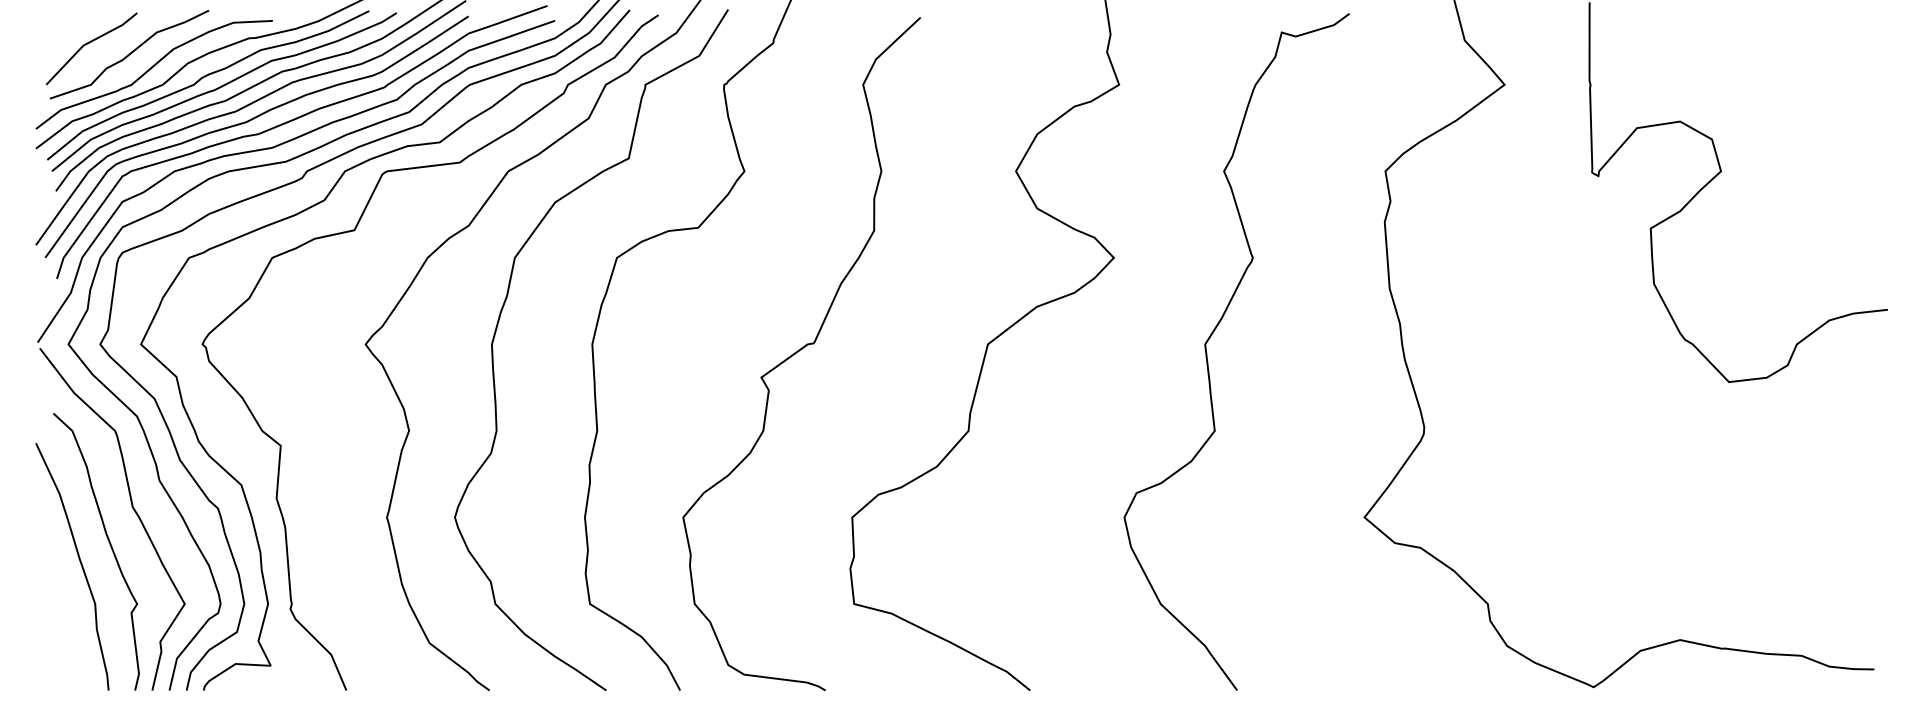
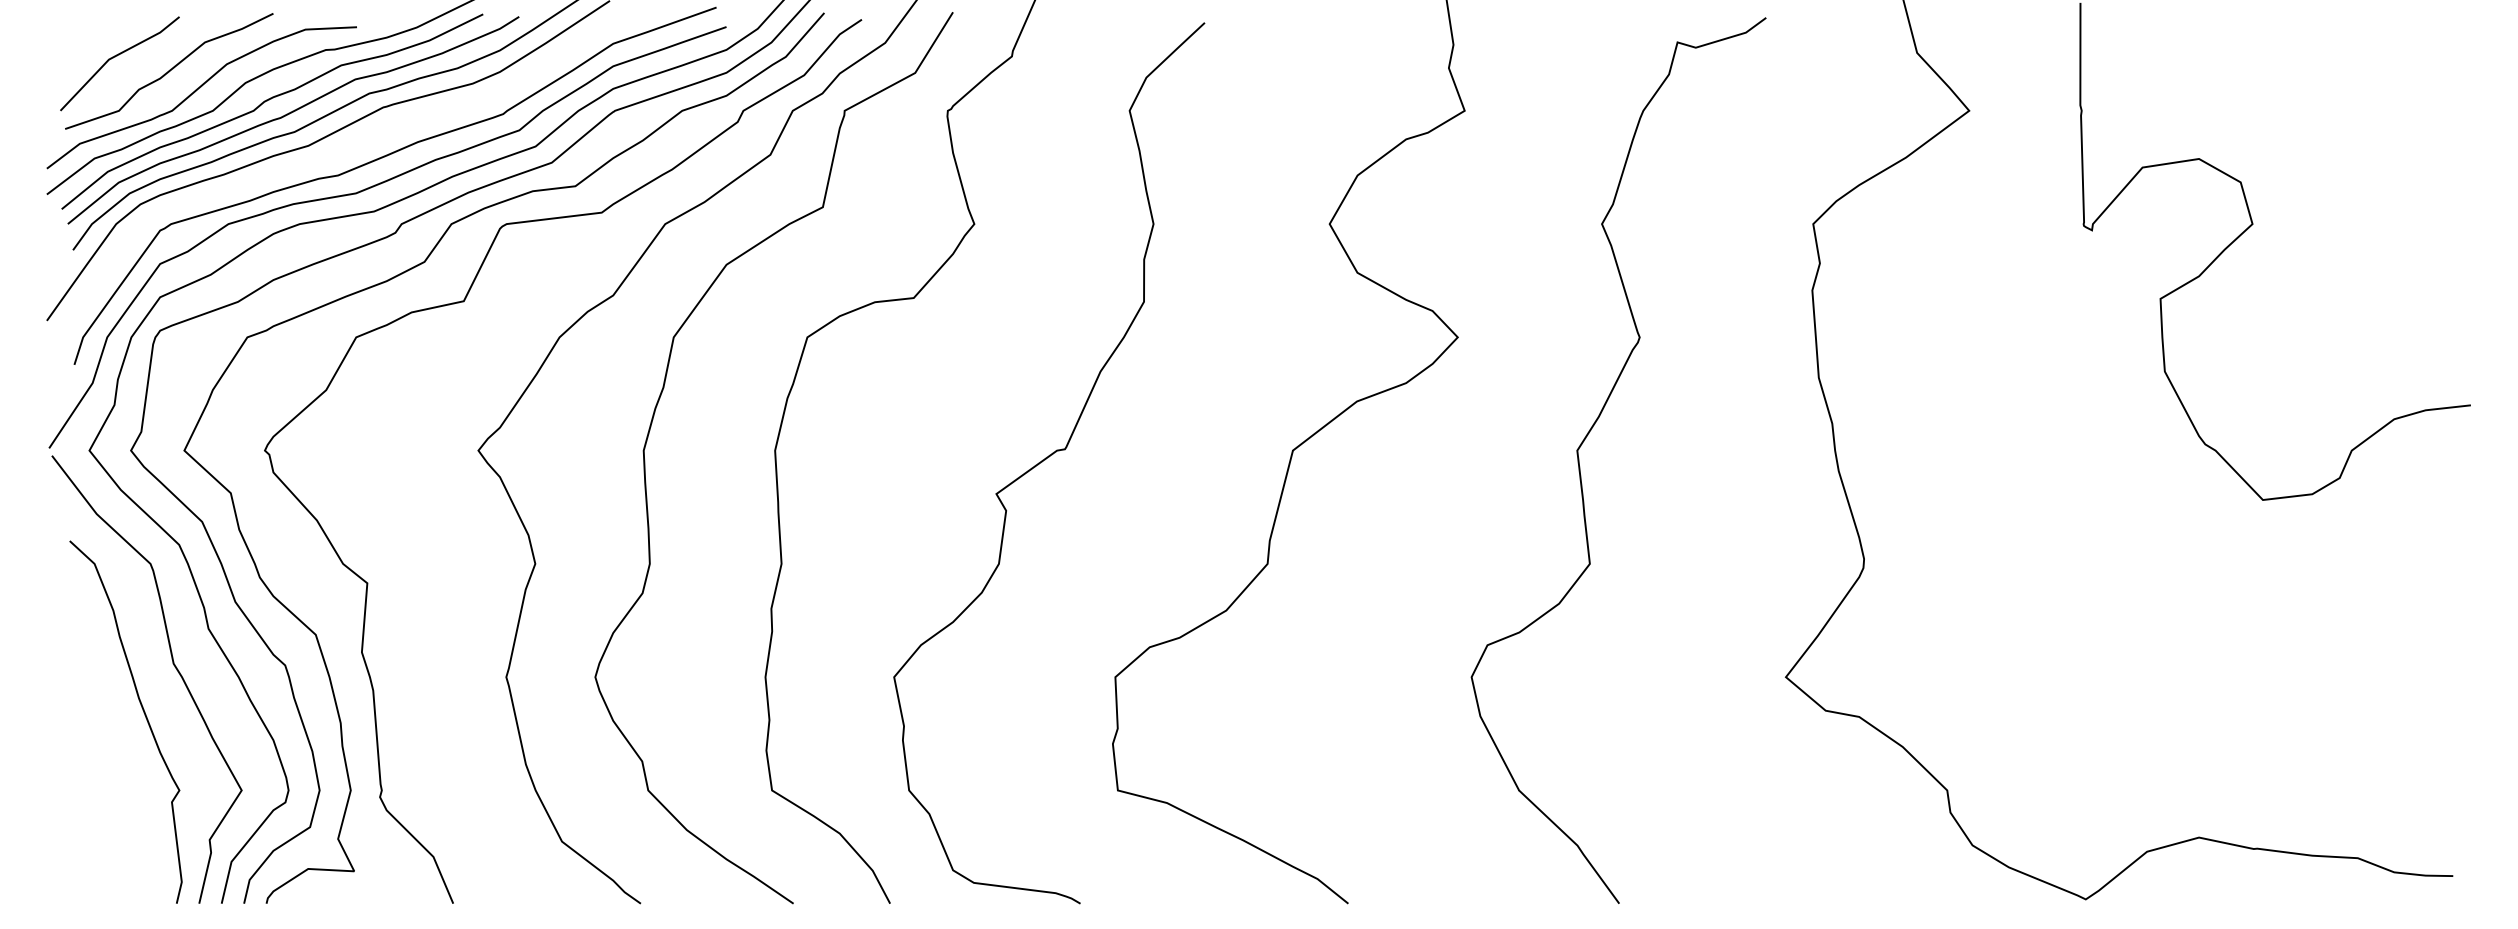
curve: (248, 122) -> (325, 160), removed
curve: (80, 564) -> (105, 738), removed

